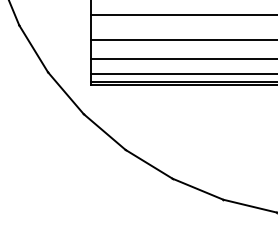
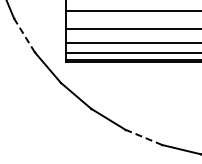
line: (33, 49) -> (24, 35), solid -> dashed
line: (197, 189) -> (143, 137), solid -> dashed

